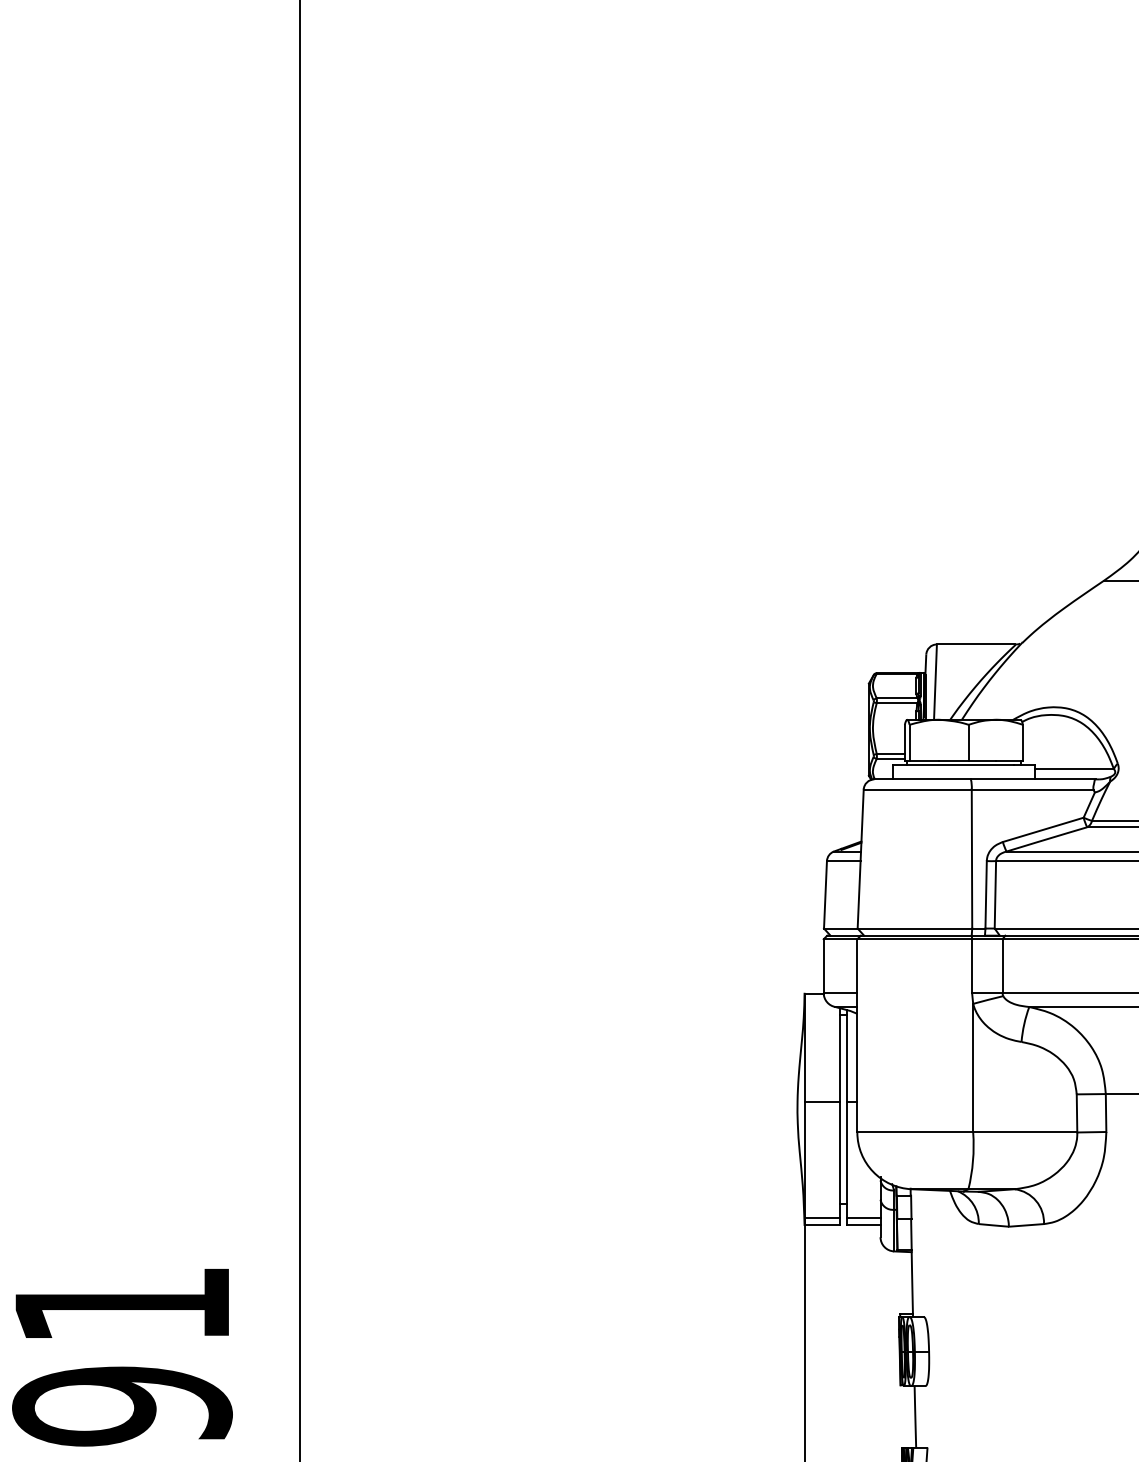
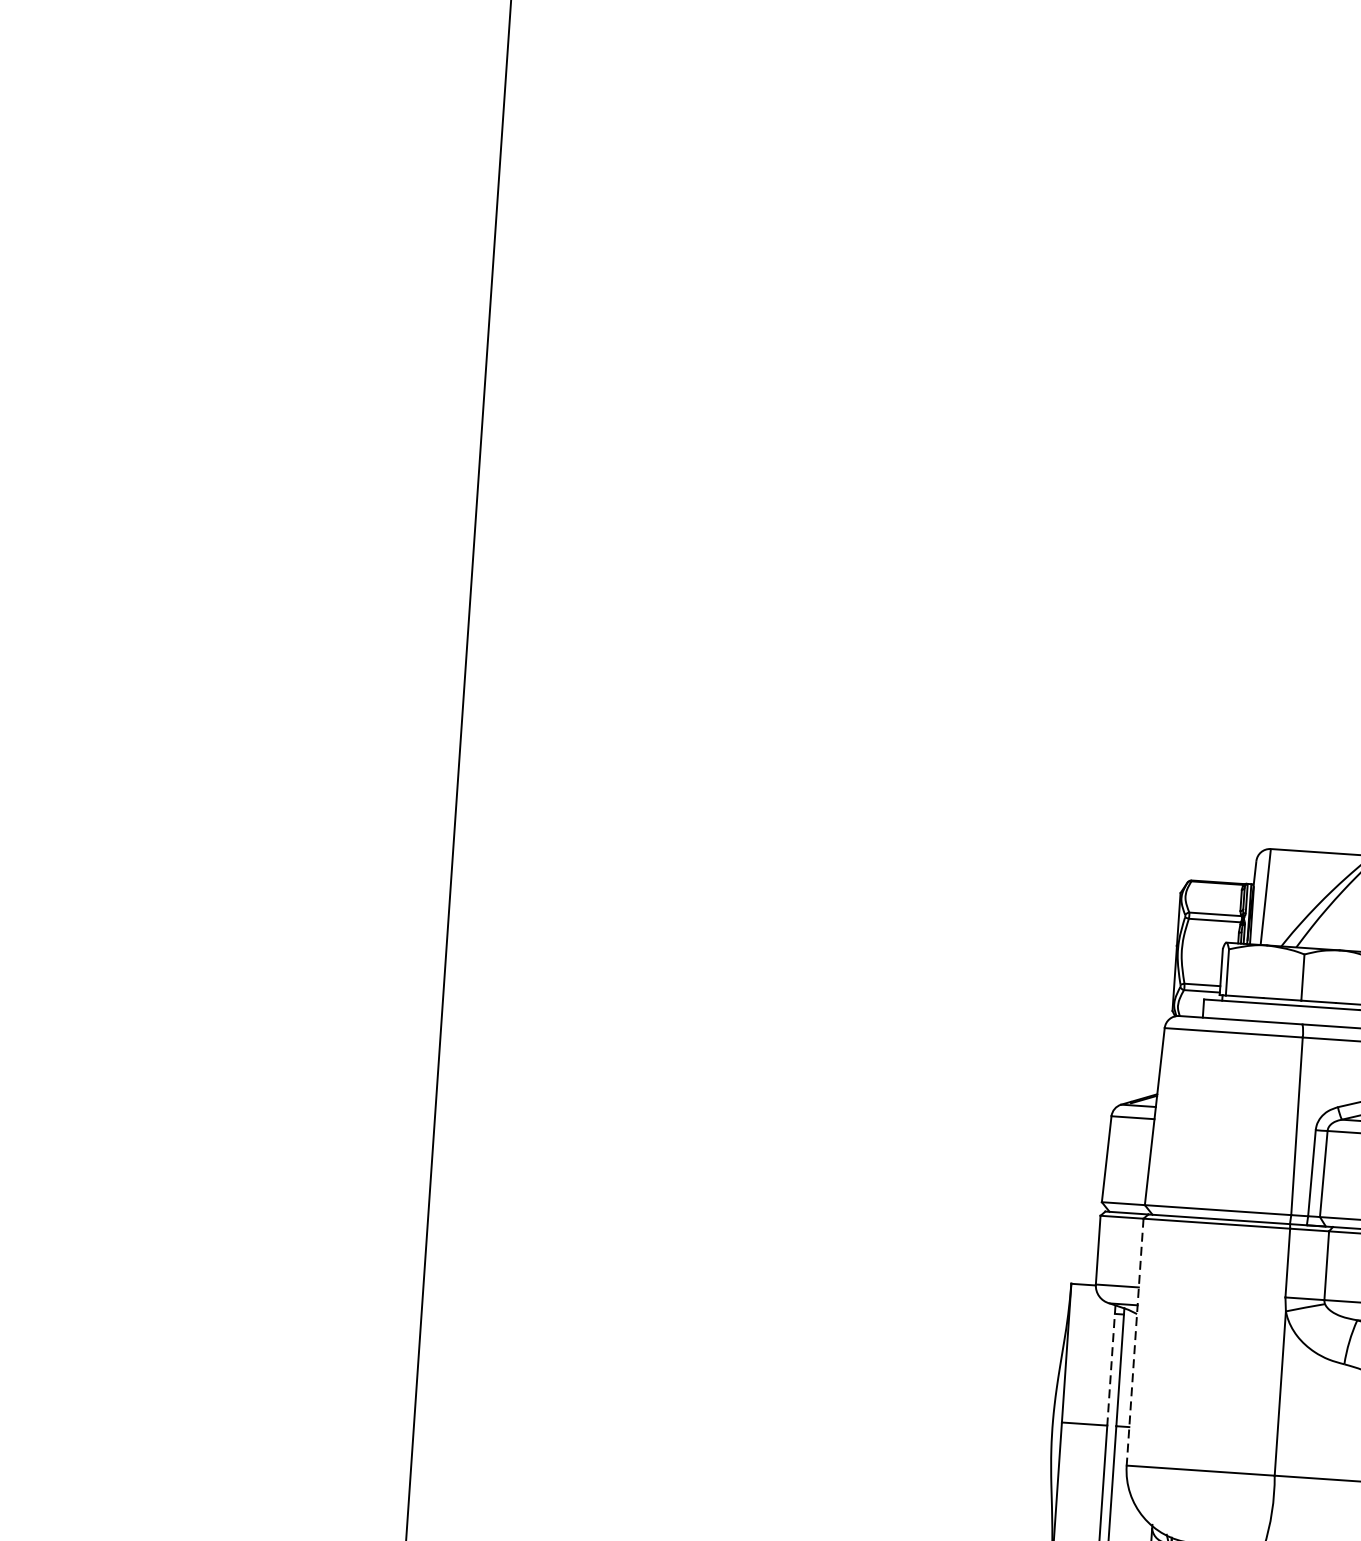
line: (857, 1035) -> (1135, 1341), solid -> dashed
line: (840, 1055) -> (1111, 1365), solid -> dashed

